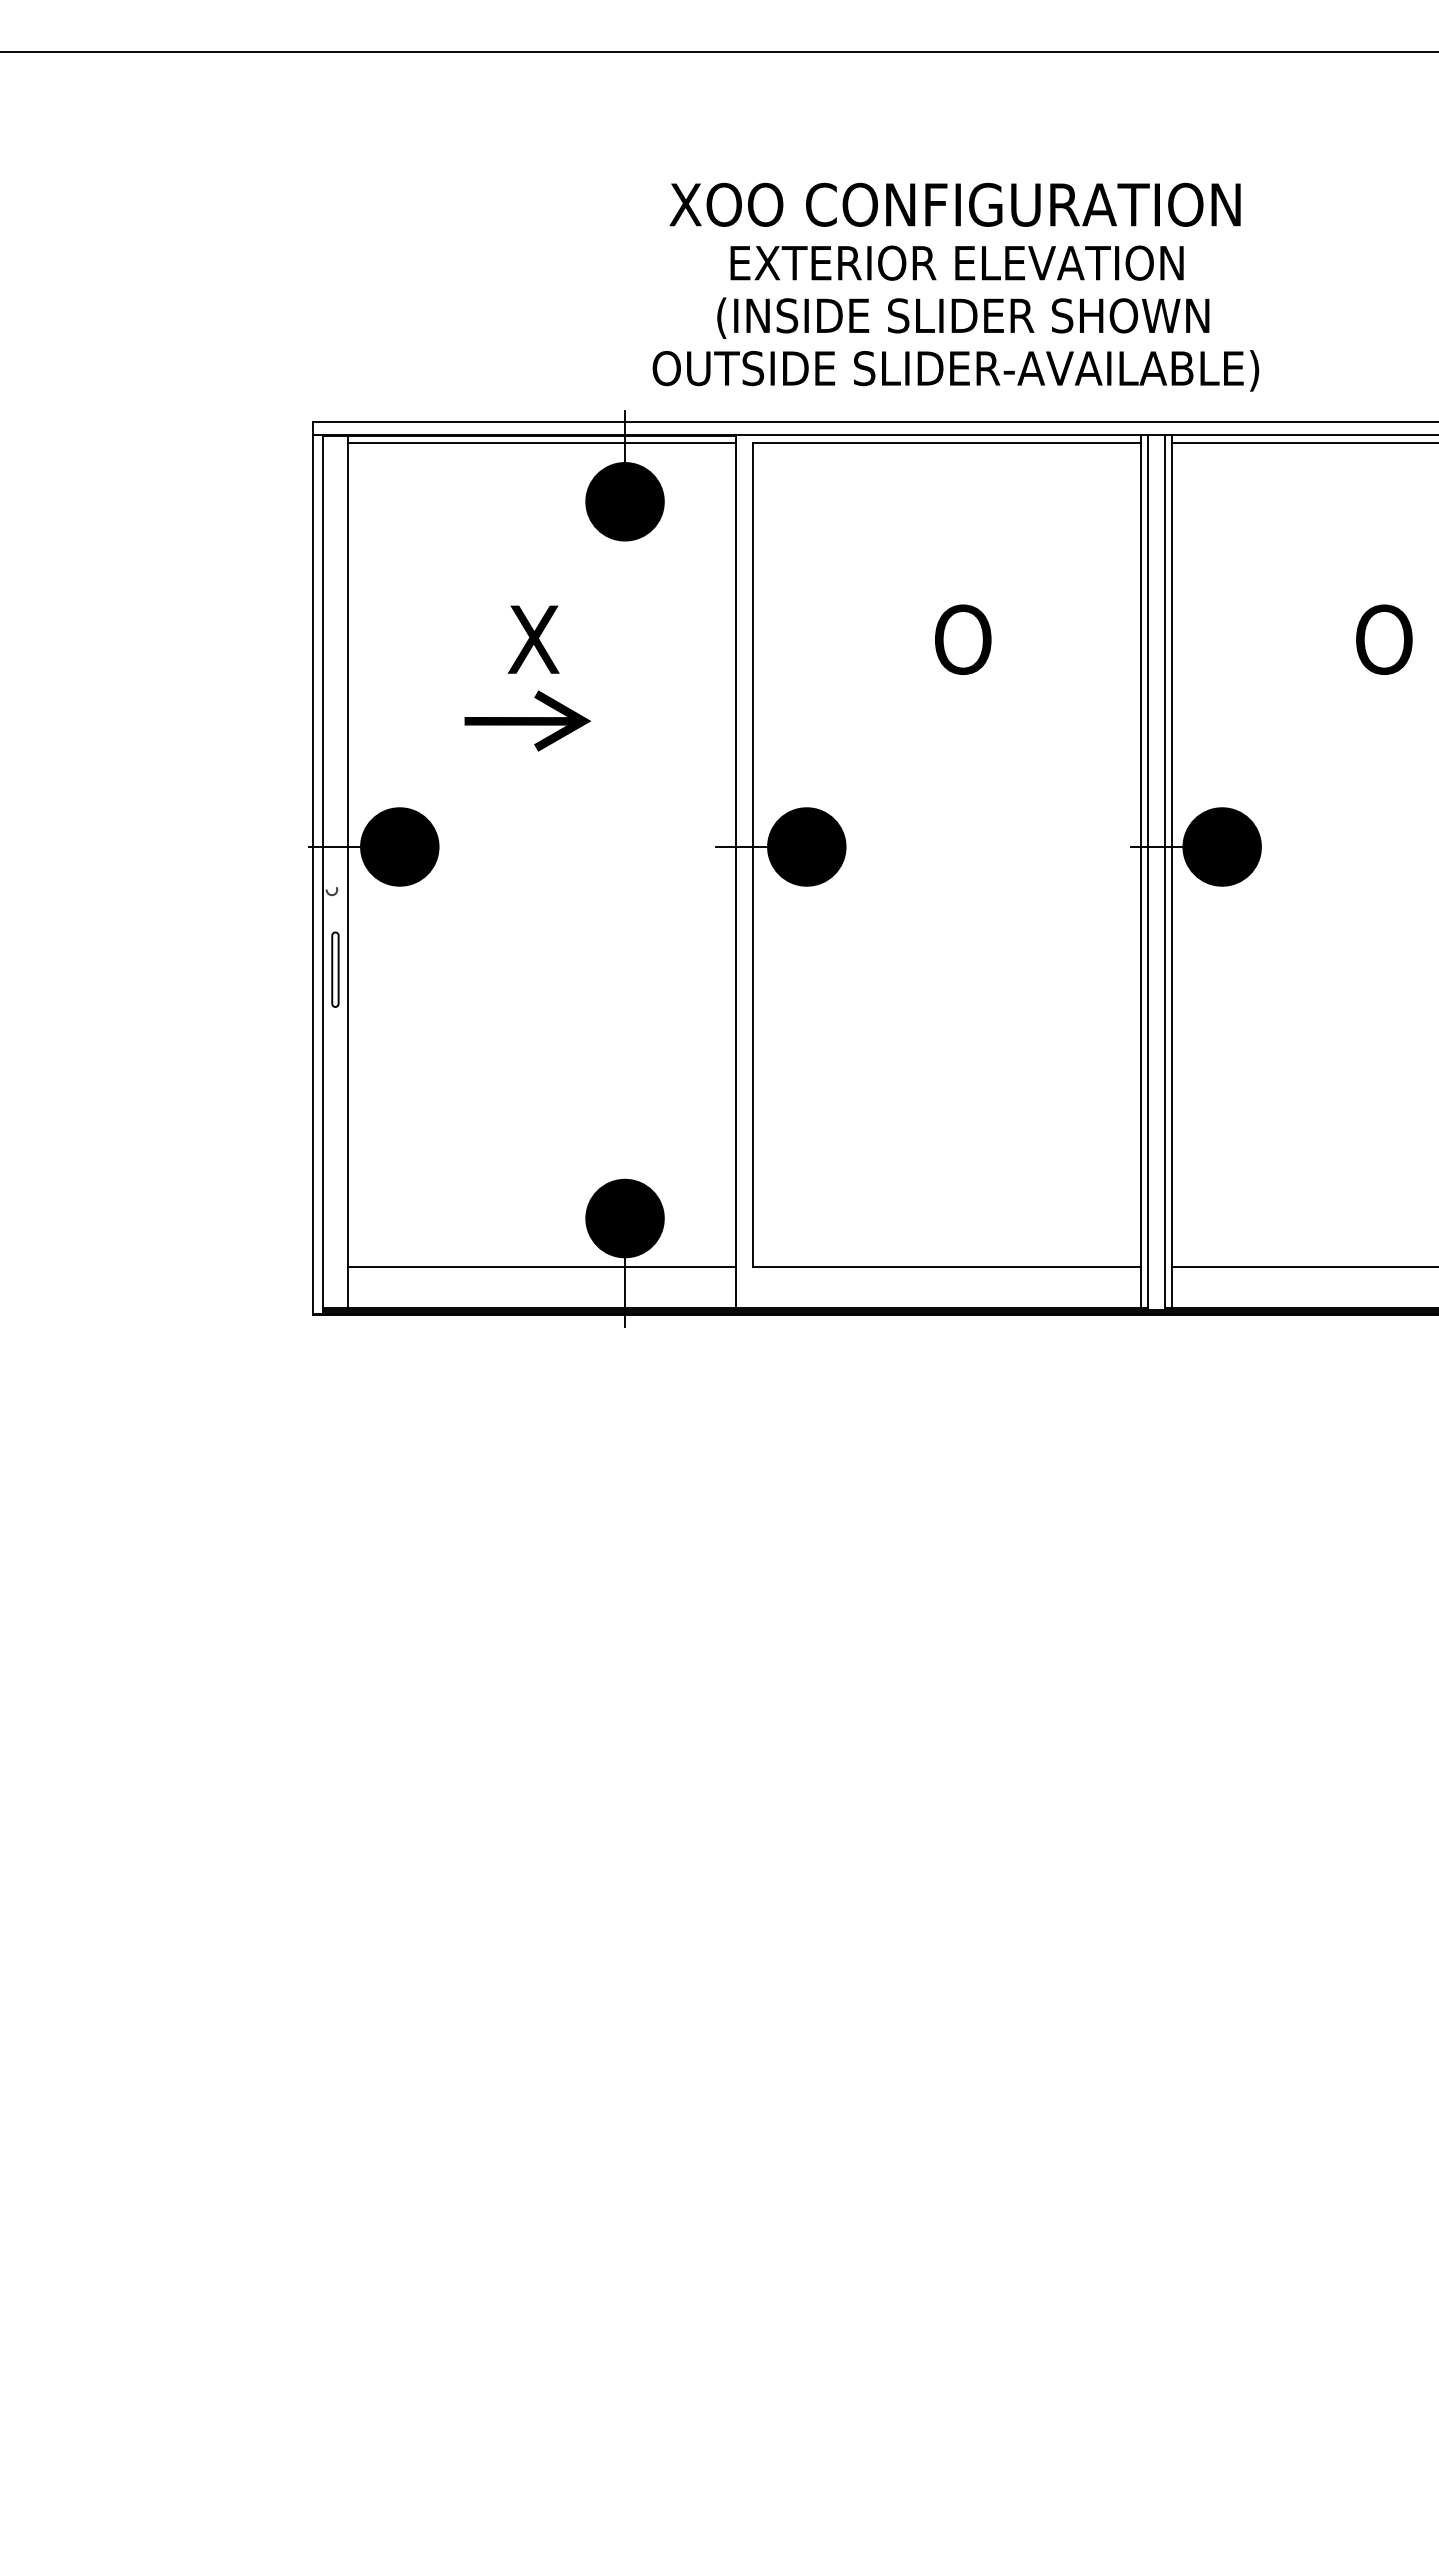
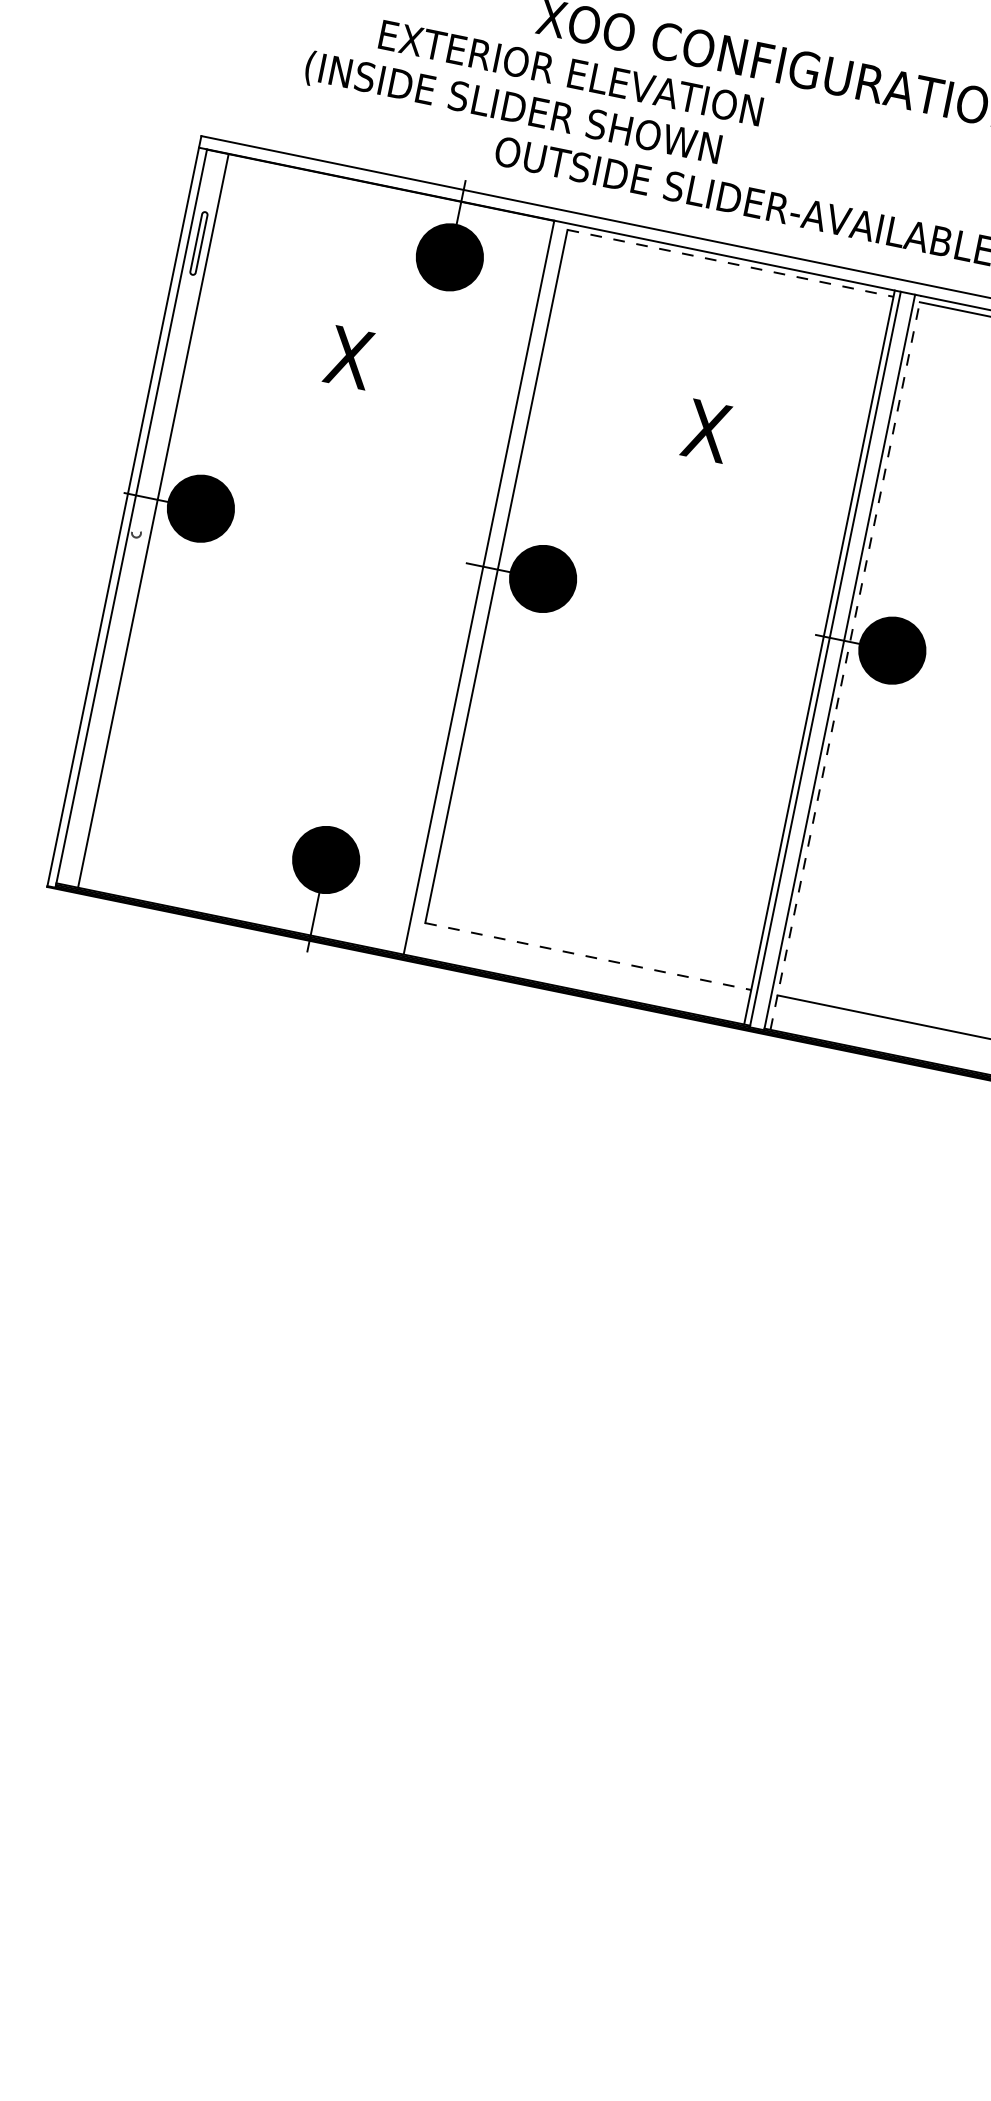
text: (956, 262) -> (570, 72), moved
text: (963, 317) -> (513, 108), moved
line: (541, 442) -> (389, 193), removed
line: (946, 442) -> (730, 262), solid -> dashed
text: (962, 639) -> (709, 431), O -> X
part: (527, 720) -> (330, 424), removed
line: (1171, 871) -> (845, 662), solid -> dashed
part: (335, 969) -> (199, 243), moved
line: (541, 1267) -> (247, 886), removed
line: (946, 1267) -> (587, 956), solid -> dashed

